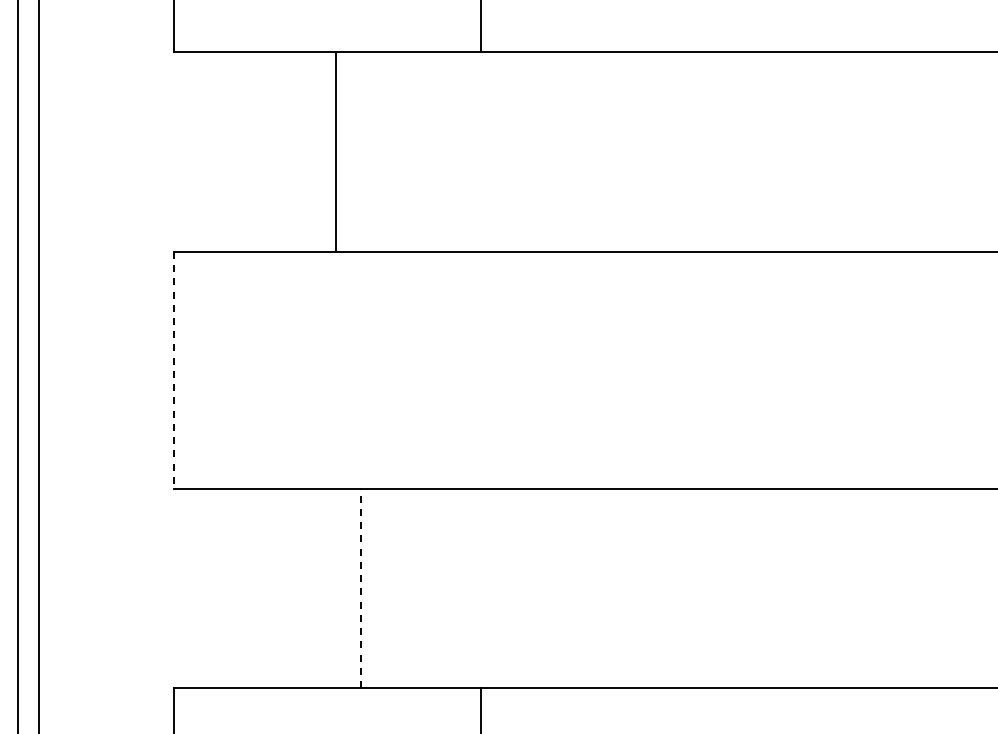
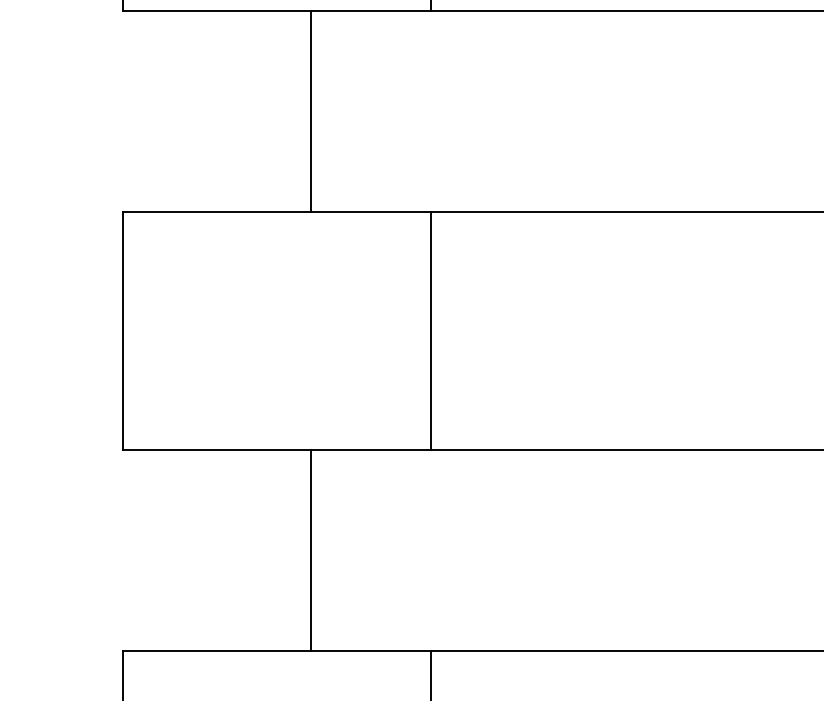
line: (336, 151) -> (310, 110), moved
line: (480, 369) -> (430, 330), added
line: (174, 370) -> (122, 331), dashed -> solid
line: (361, 588) -> (310, 550), dashed -> solid

